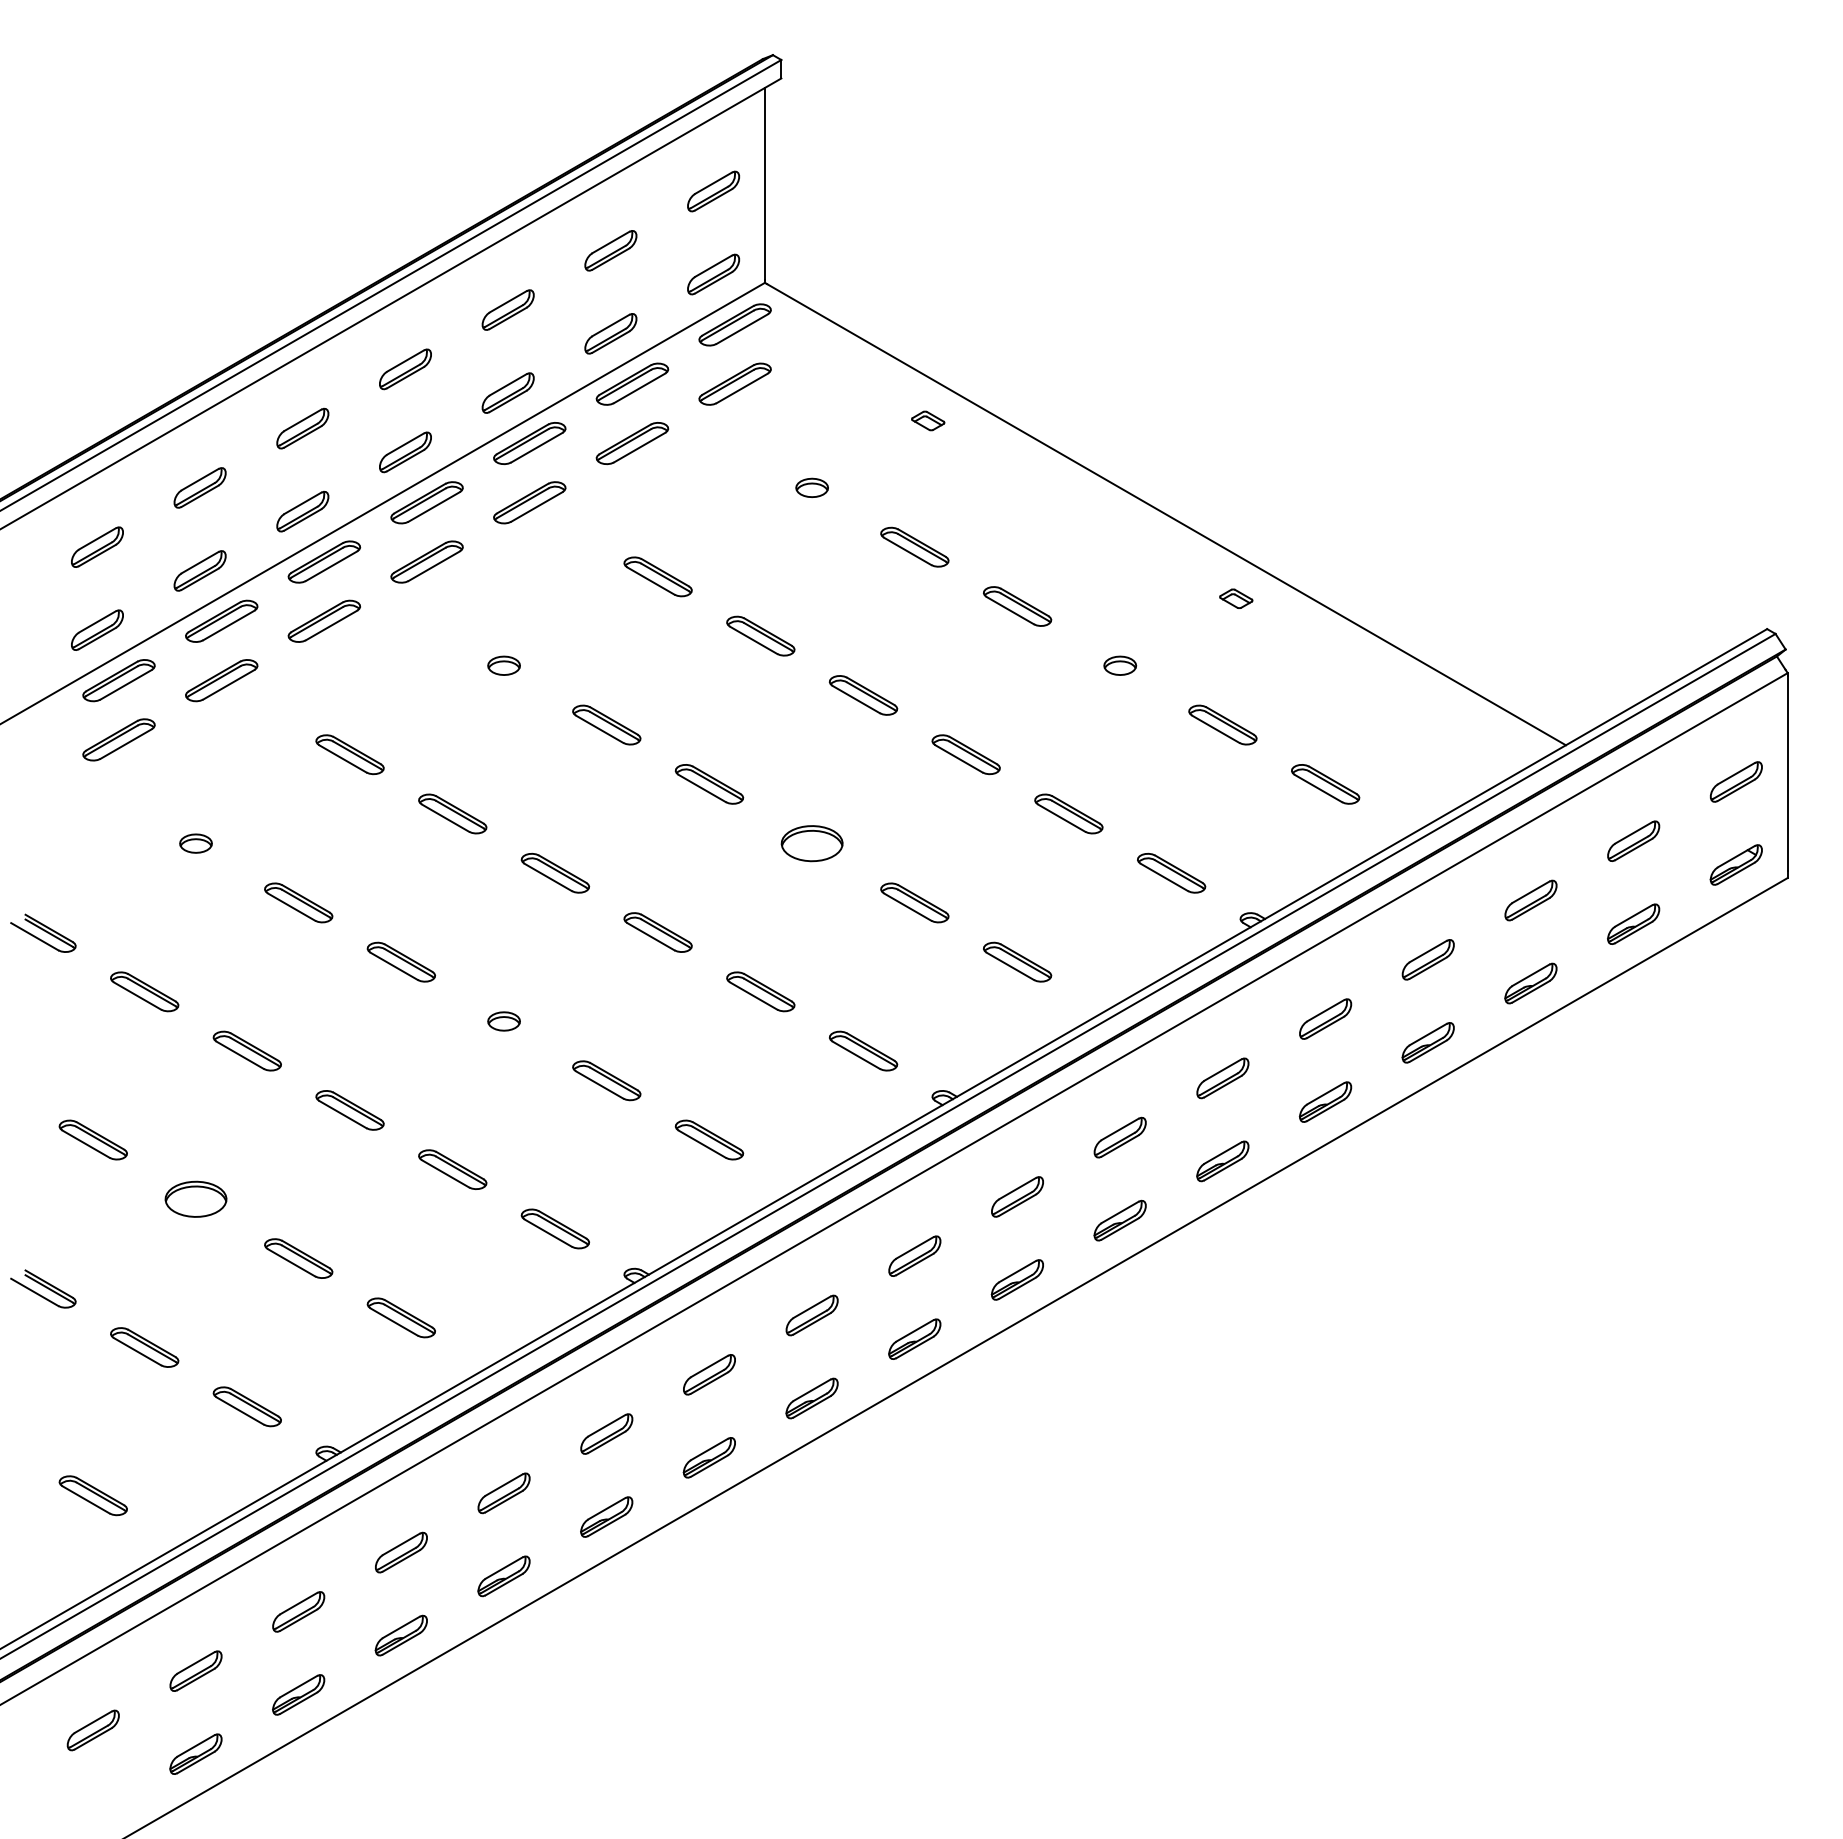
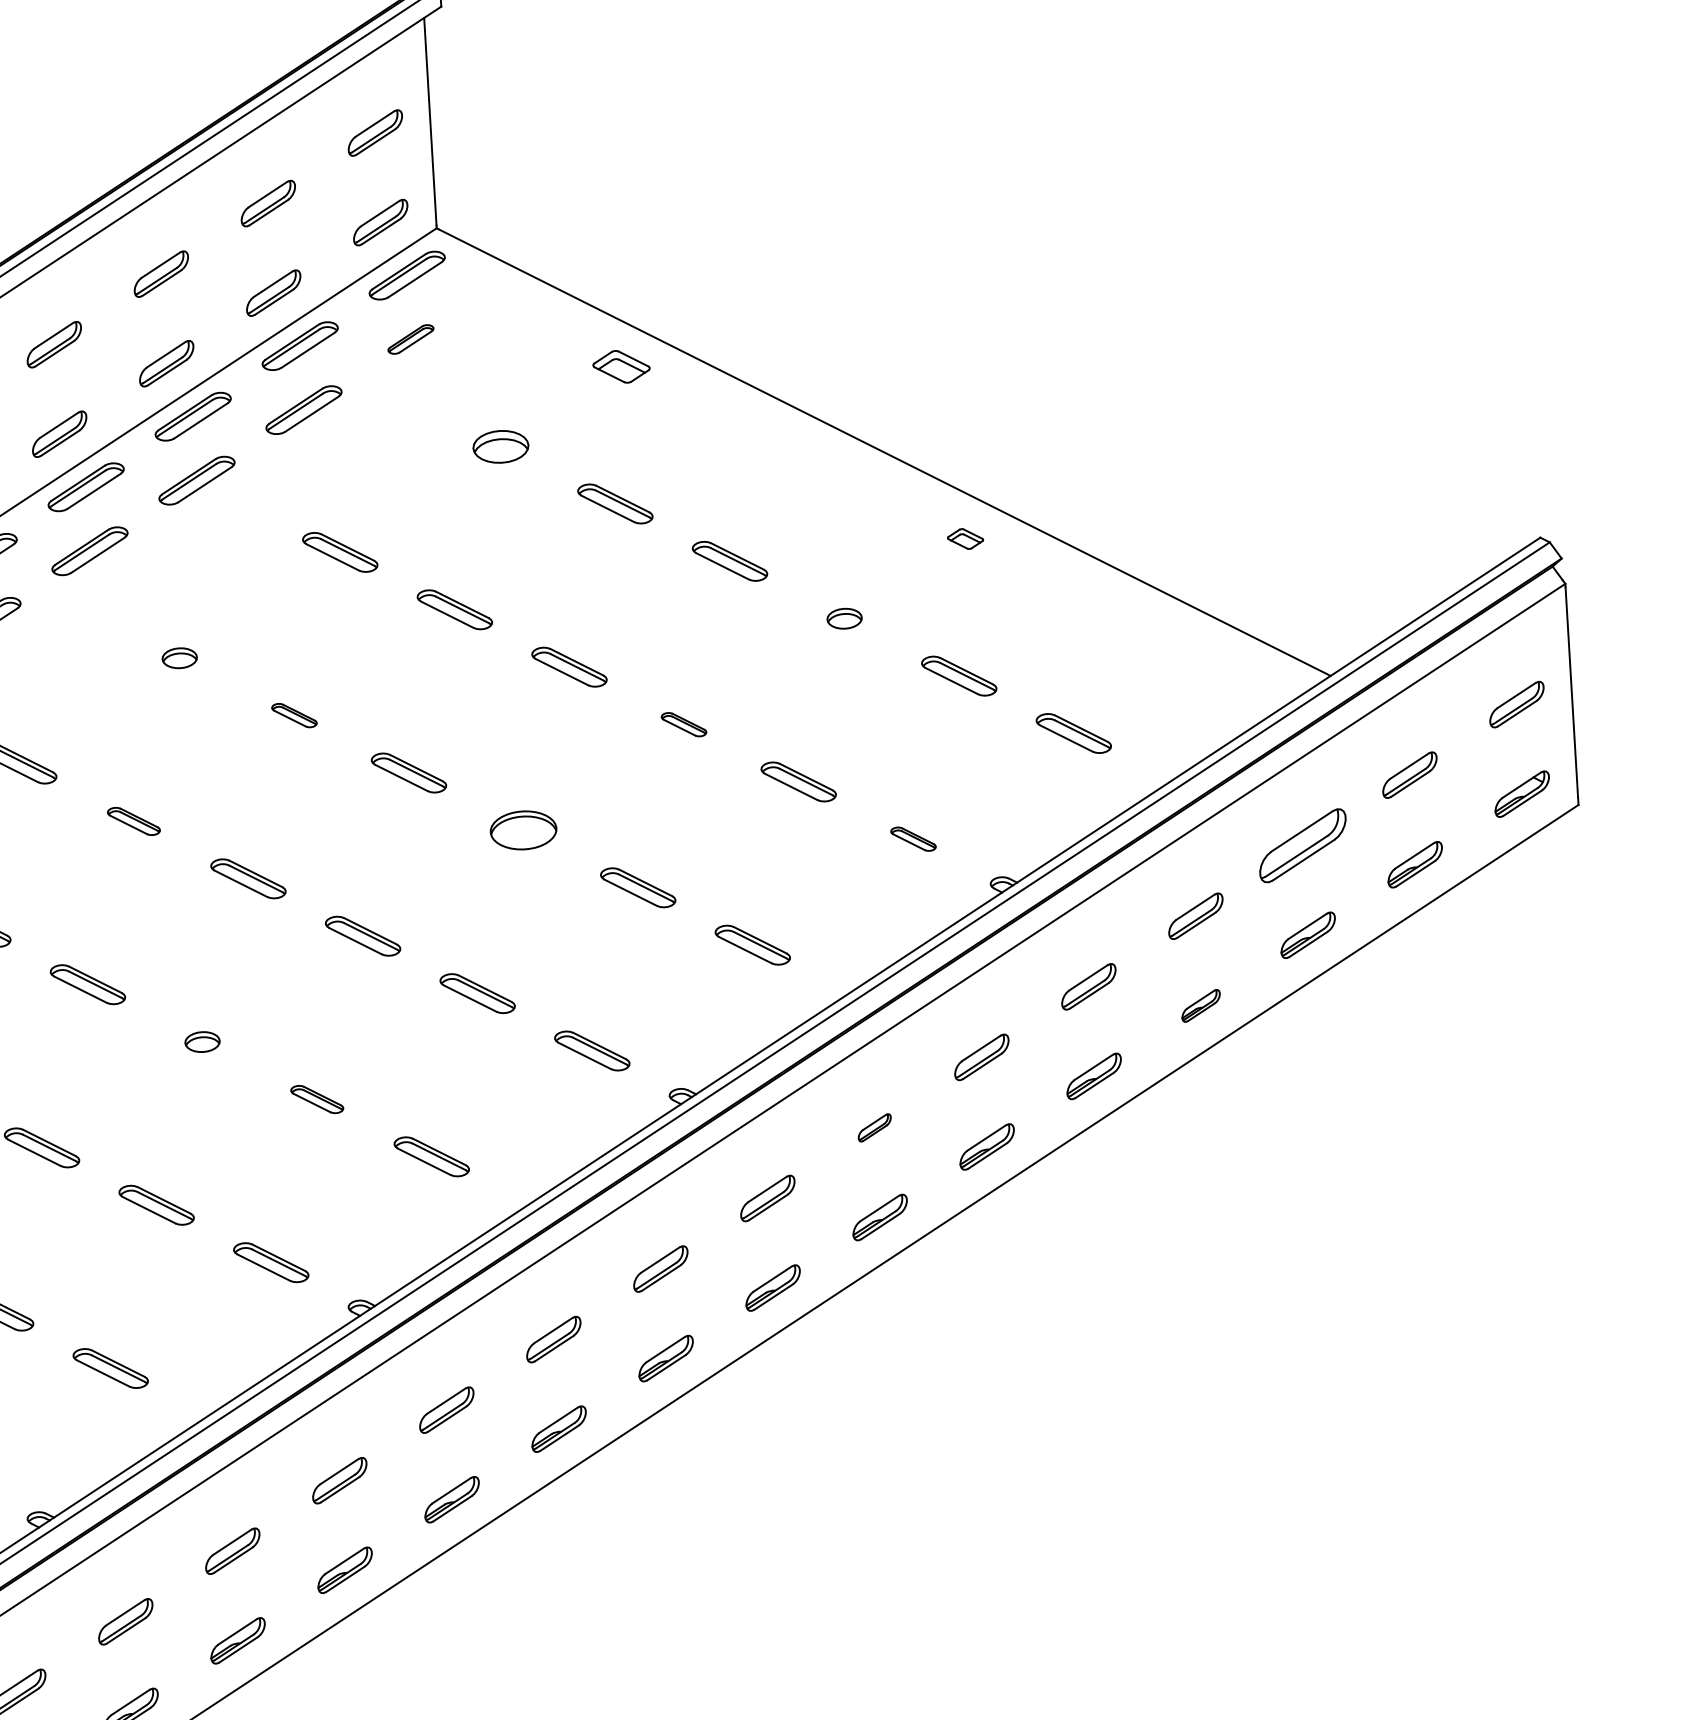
part: (734, 383) -> (410, 338), size x0.6
part: (928, 420) -> (622, 366), size x1.6
part: (811, 487) -> (500, 446), size x1.6
part: (606, 724) -> (294, 715), size x0.6
part: (965, 754) -> (683, 724), size x0.6
part: (452, 813) -> (133, 820), size x0.7
part: (1171, 872) -> (913, 838), size x0.6
part: (1530, 900) -> (1302, 845), size x1.6
part: (1427, 1042) -> (1200, 1005), size x0.7
part: (606, 1080) -> (316, 1099), size x0.7
part: (1119, 1137) -> (874, 1127), size x0.6

